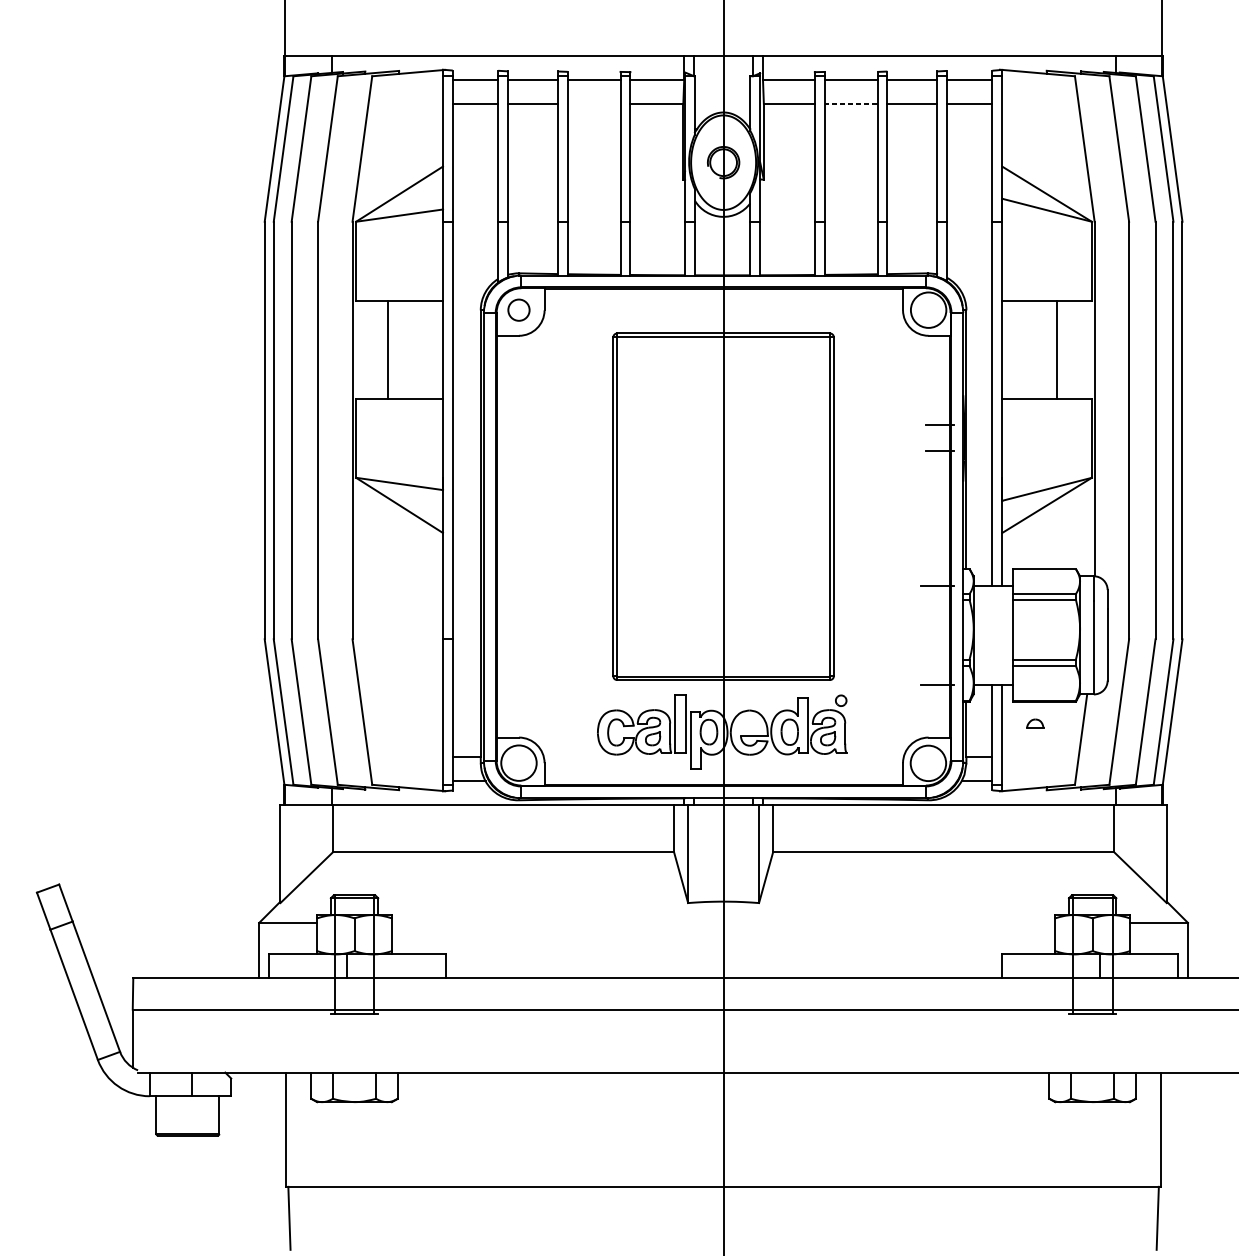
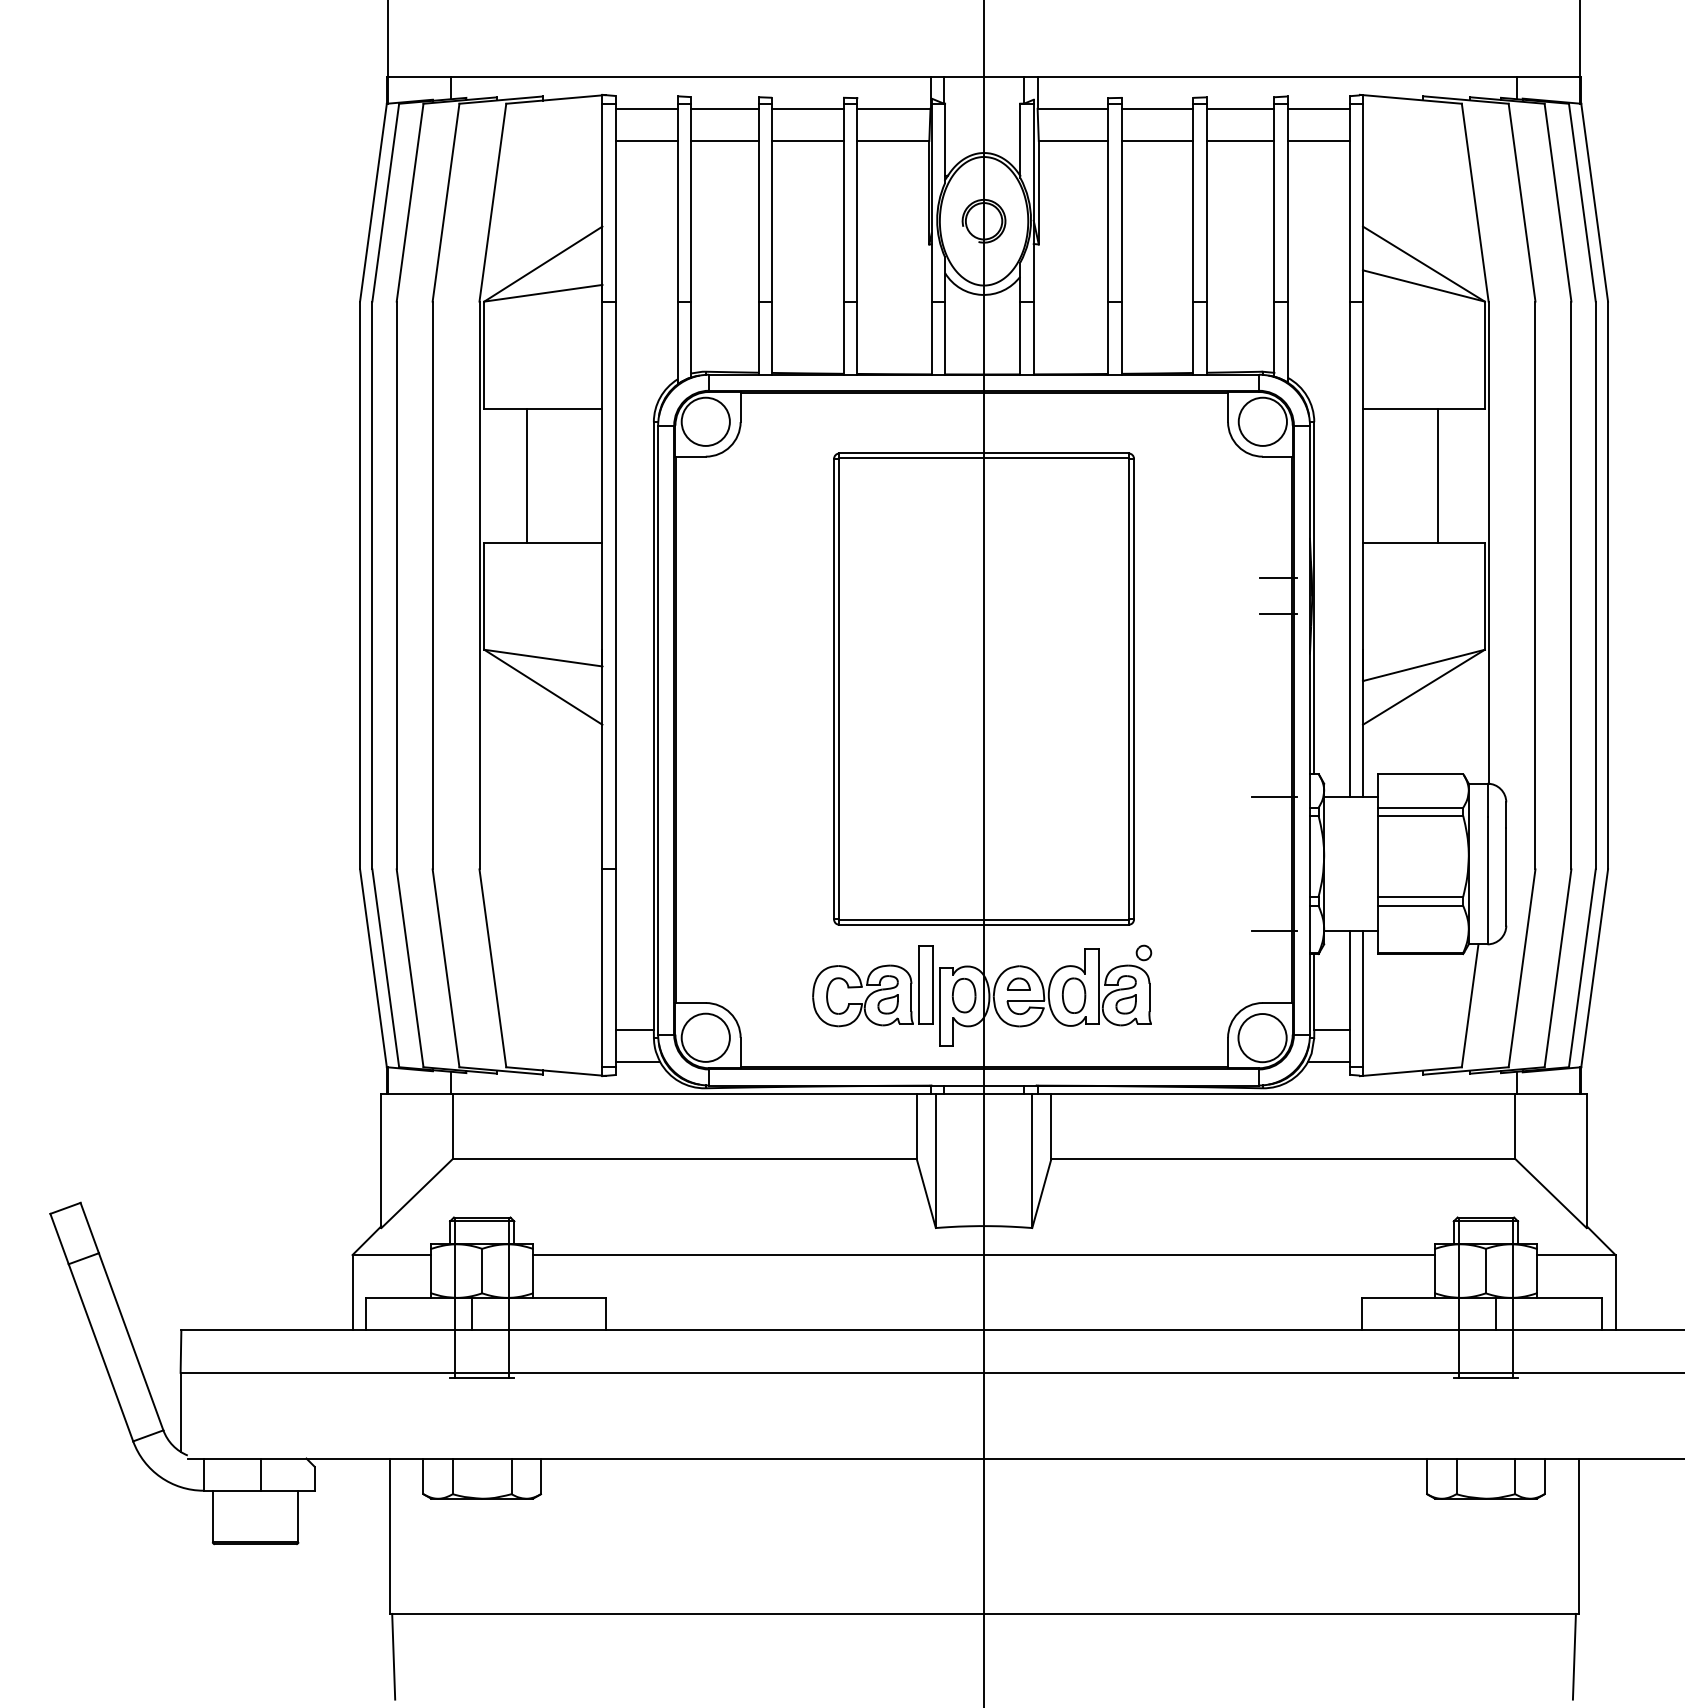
line: (593, 103) -> (807, 140), added
line: (851, 103) -> (1157, 140), dashed -> solid
circle: (518, 309) -> (705, 421), size x1.67
part: (1035, 723) -> (1018, 983), moved
line: (723, 923) -> (984, 1255), added

